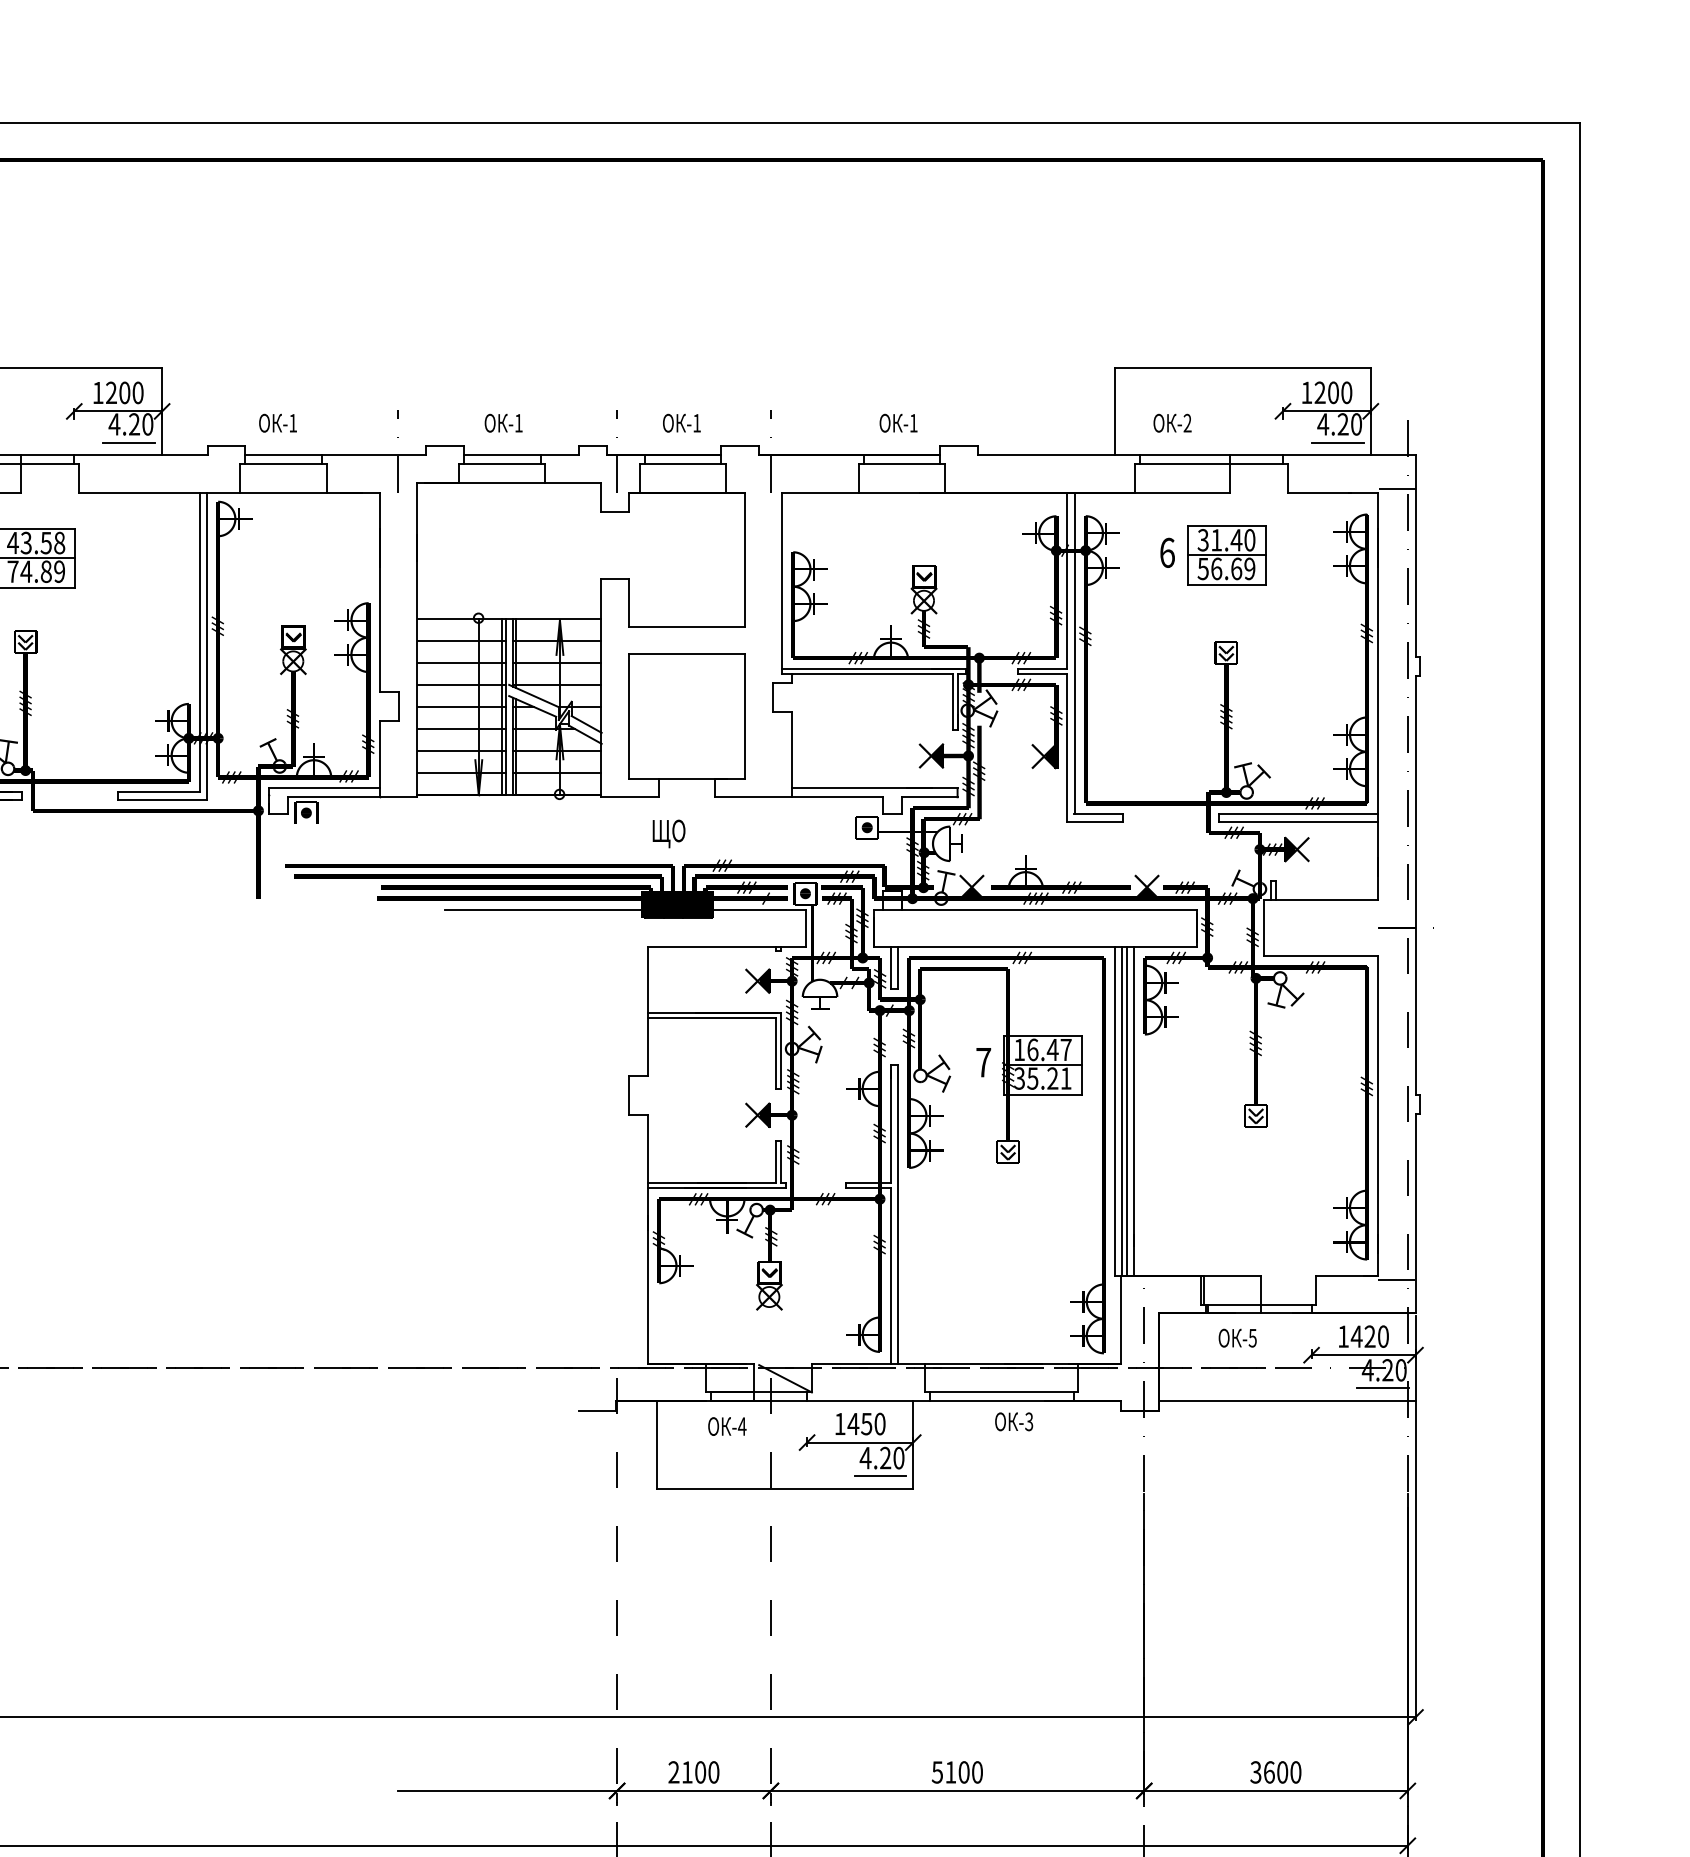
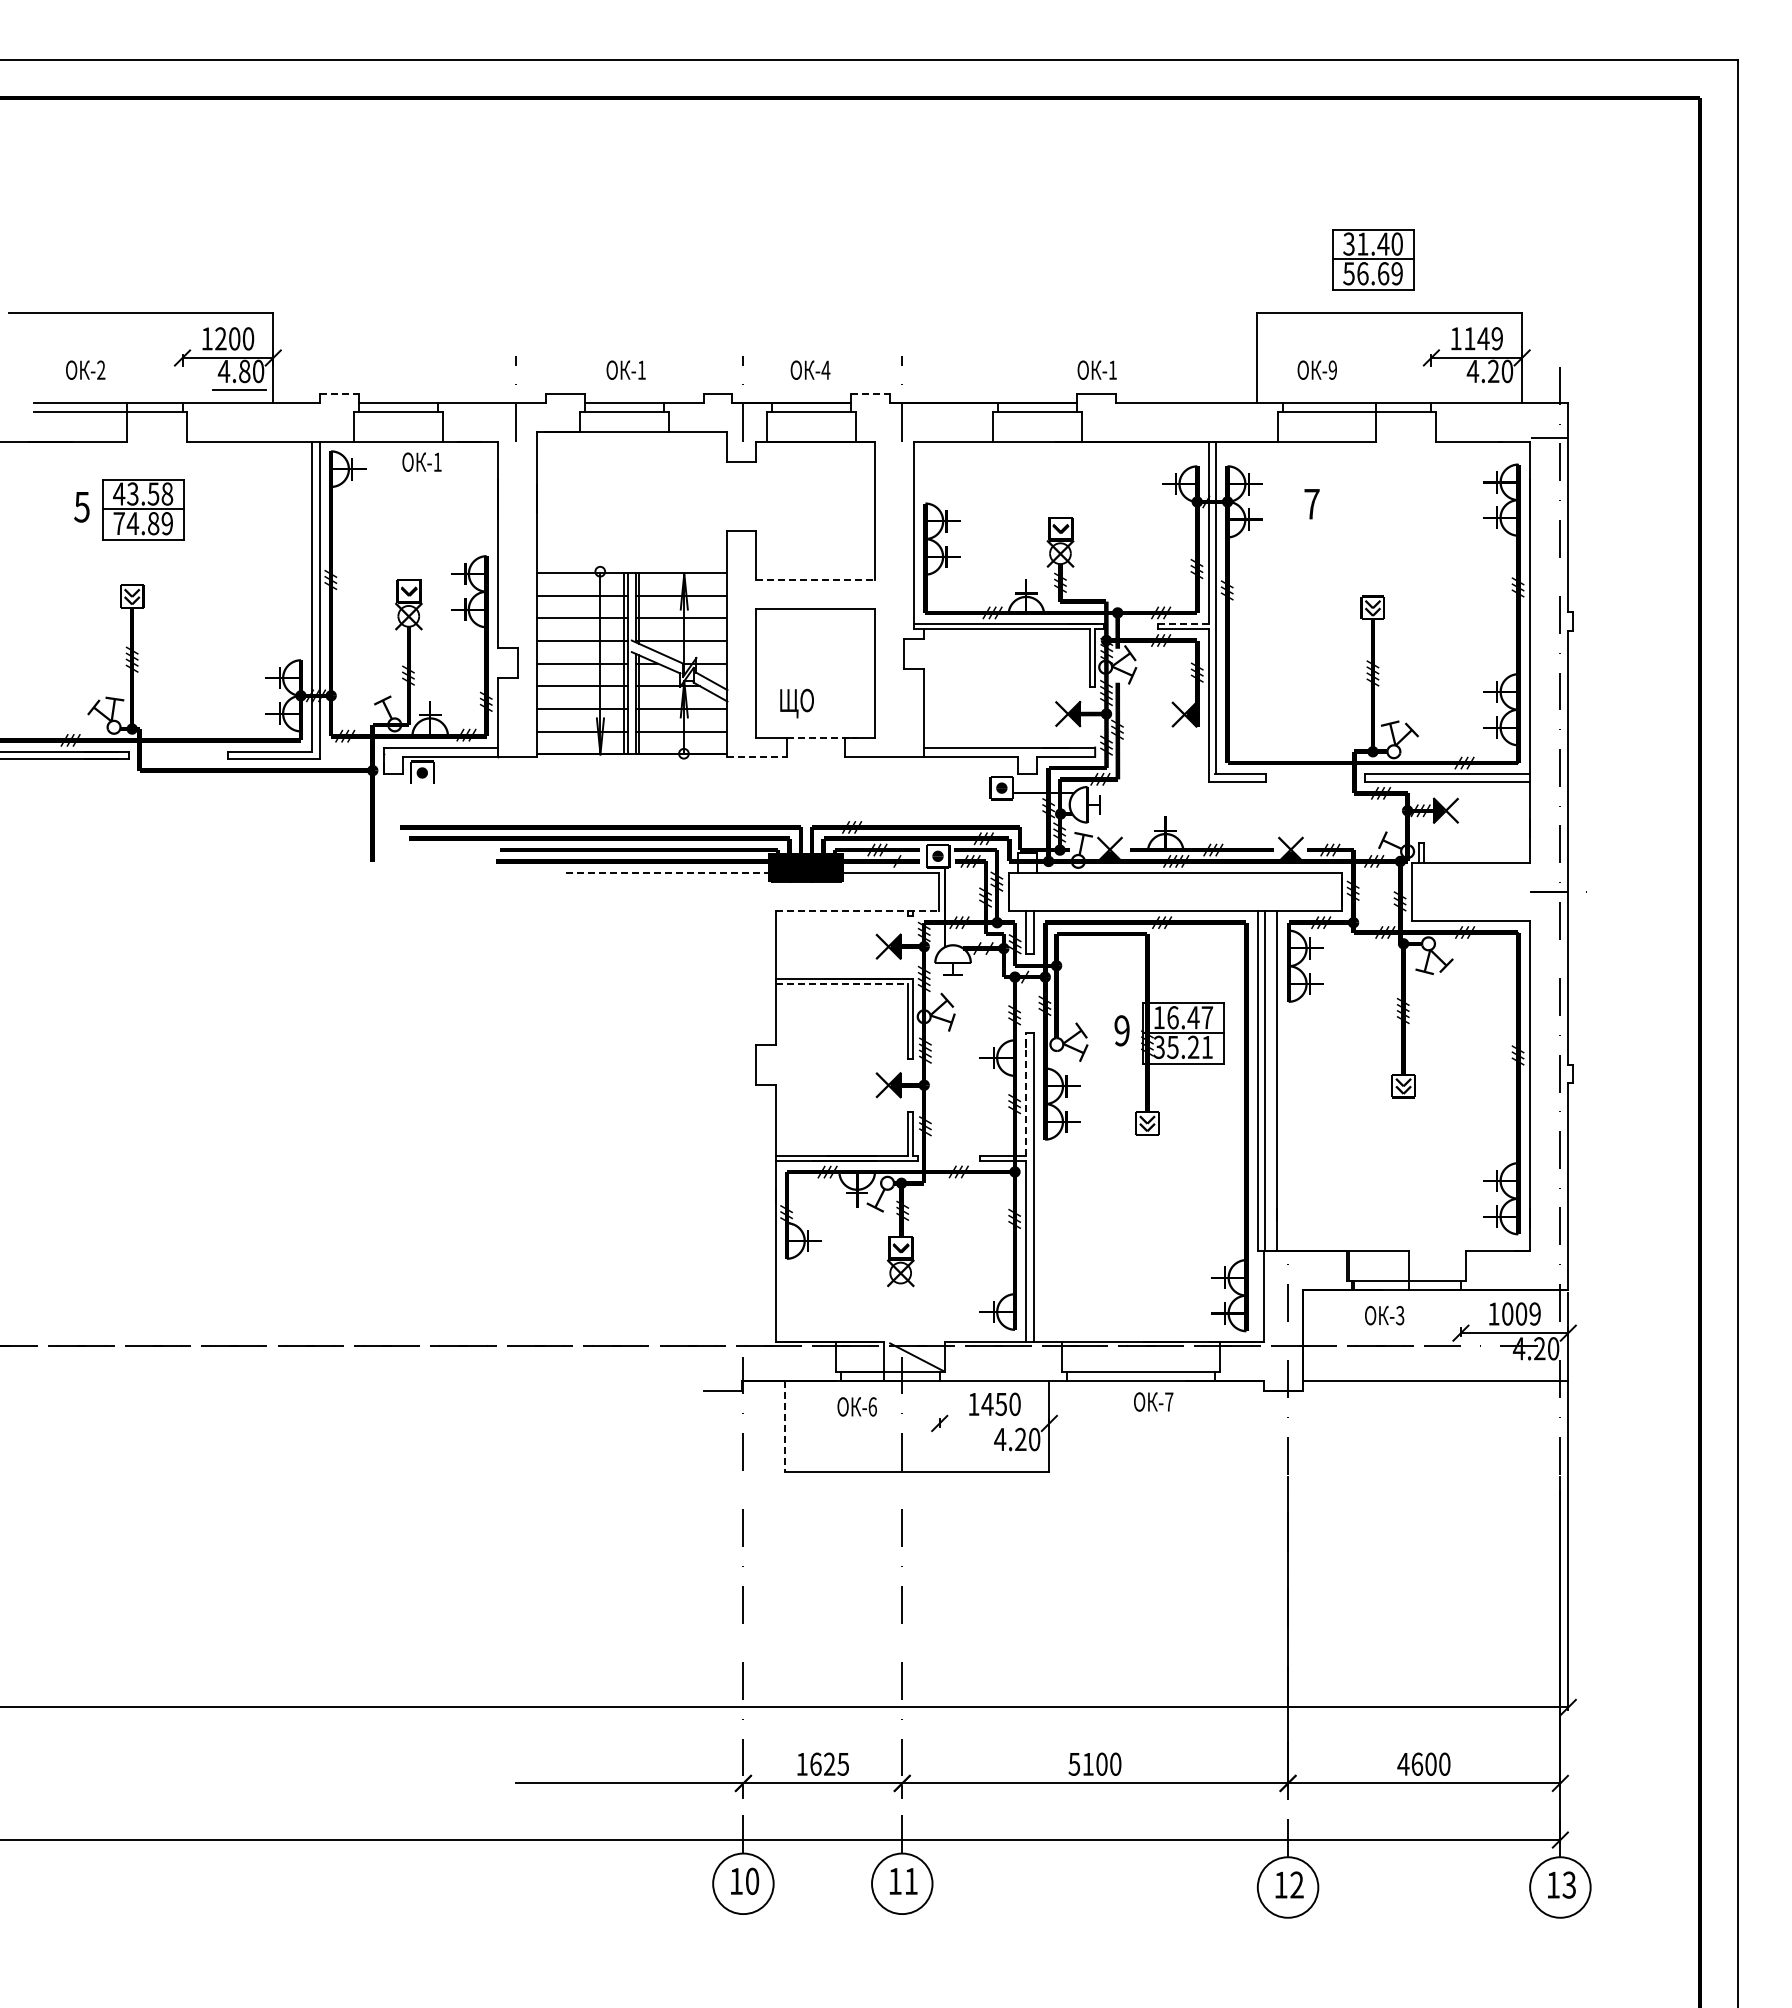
text: (1333, 392) -> (1483, 338), 1200 -> 1149
text: (277, 422) -> (421, 461), moved
text: (696, 422) -> (825, 369), -1 -> -4
text: (897, 422) -> (1096, 369), moved
text: (1187, 423) -> (1332, 370), -2 -> -9
text: (134, 424) -> (244, 371), 4.20 -> 4.80
line: (1338, 442) -> (1488, 390), removed
line: (226, 445) -> (339, 393), solid -> dashed
line: (741, 445) -> (871, 393), solid -> dashed
text: (1166, 552) -> (1311, 503), 6 -> 7
part: (1226, 555) -> (1373, 259), moved
line: (686, 626) -> (815, 580), solid -> dashed
line: (1043, 669) -> (1183, 624), solid -> dashed
line: (693, 778) -> (822, 737), solid -> dashed
line: (629, 797) -> (756, 756), solid -> dashed
text: (668, 833) -> (796, 703), moved
line: (544, 909) -> (668, 872), solid -> dashed
line: (727, 947) -> (857, 911), solid -> dashed
line: (713, 1017) -> (842, 984), solid -> dashed
text: (983, 1062) -> (1121, 1030), 7 -> 9
line: (1126, 1111) -> (1269, 1081), removed
line: (891, 1123) -> (1026, 1093), solid -> dashed
line: (1396, 1280) -> (1548, 1255), removed
text: (1369, 1336) -> (1520, 1313), 1420 -> 1009
text: (1253, 1337) -> (1400, 1314), -5 -> -3
line: (1382, 1388) -> (1534, 1367), removed
text: (1029, 1421) -> (1169, 1401), -3 -> -7
text: (742, 1426) -> (872, 1406), -4 -> -6
line: (860, 1442) -> (994, 1423), removed
line: (656, 1445) -> (784, 1426), solid -> dashed
line: (880, 1476) -> (1015, 1458), removed
text: (693, 1771) -> (822, 1763), 2100 -> 1625
text: (1255, 1771) -> (1403, 1763), 3600 -> 4600

